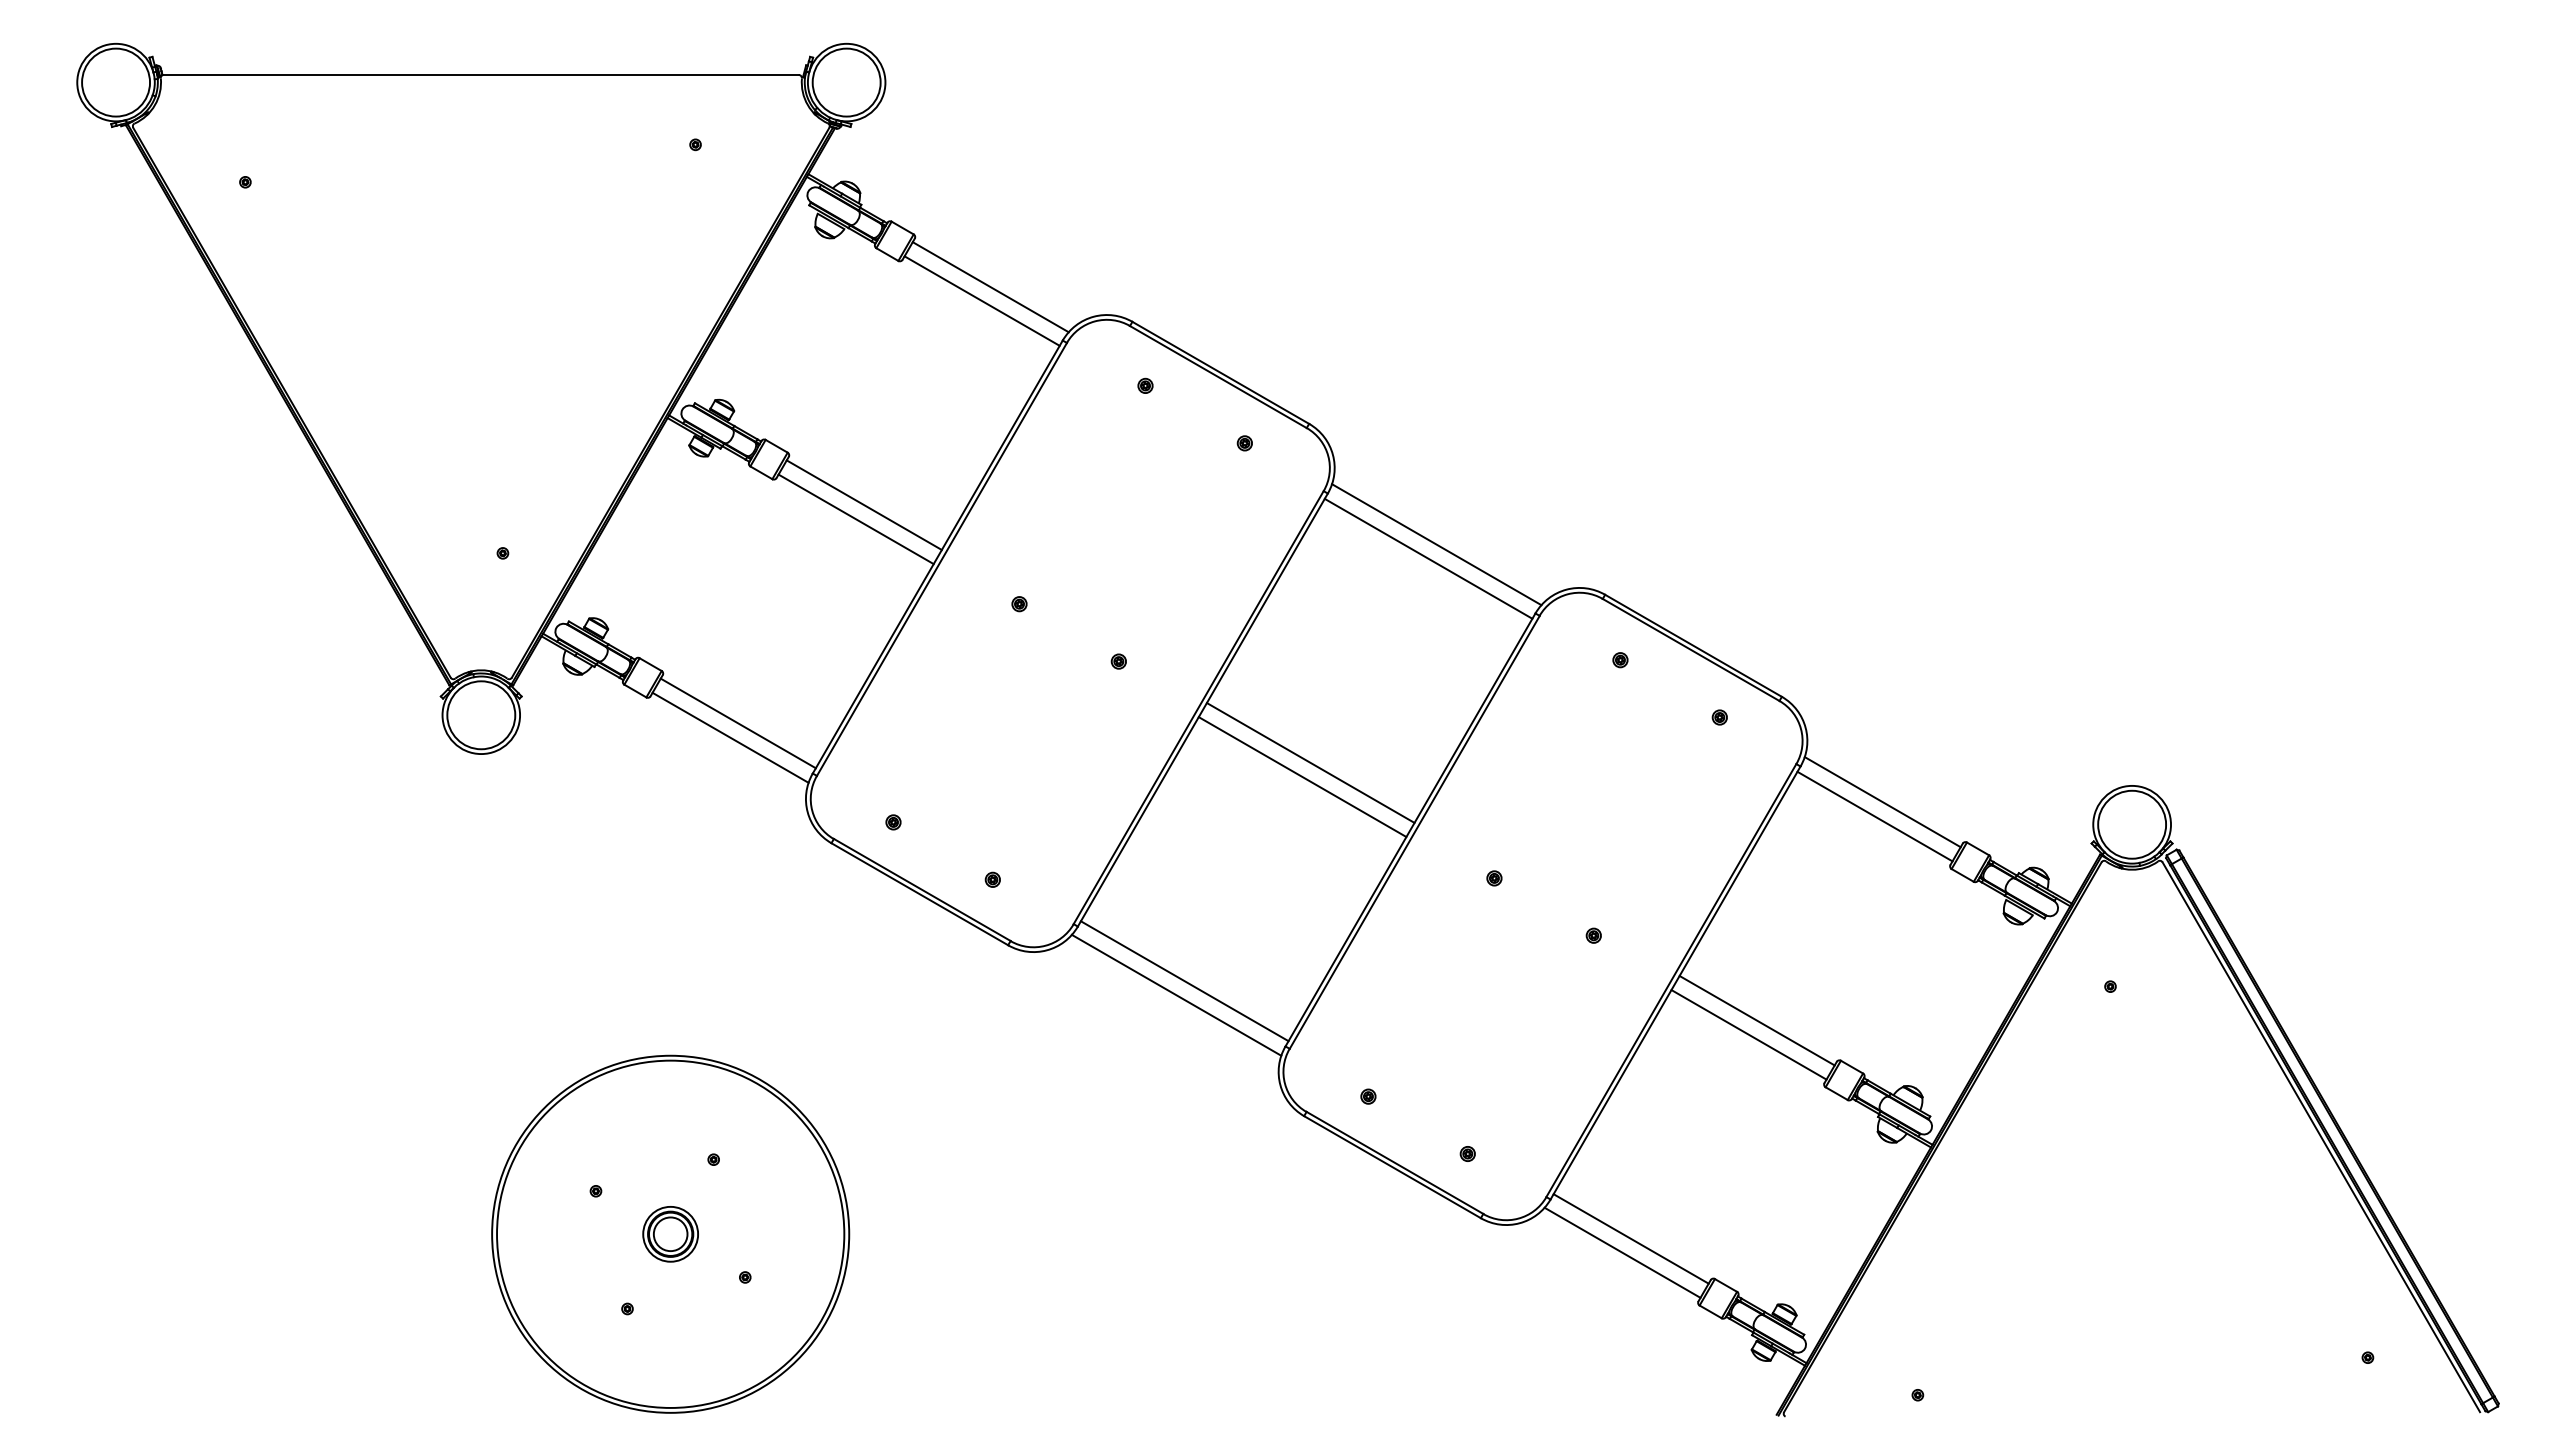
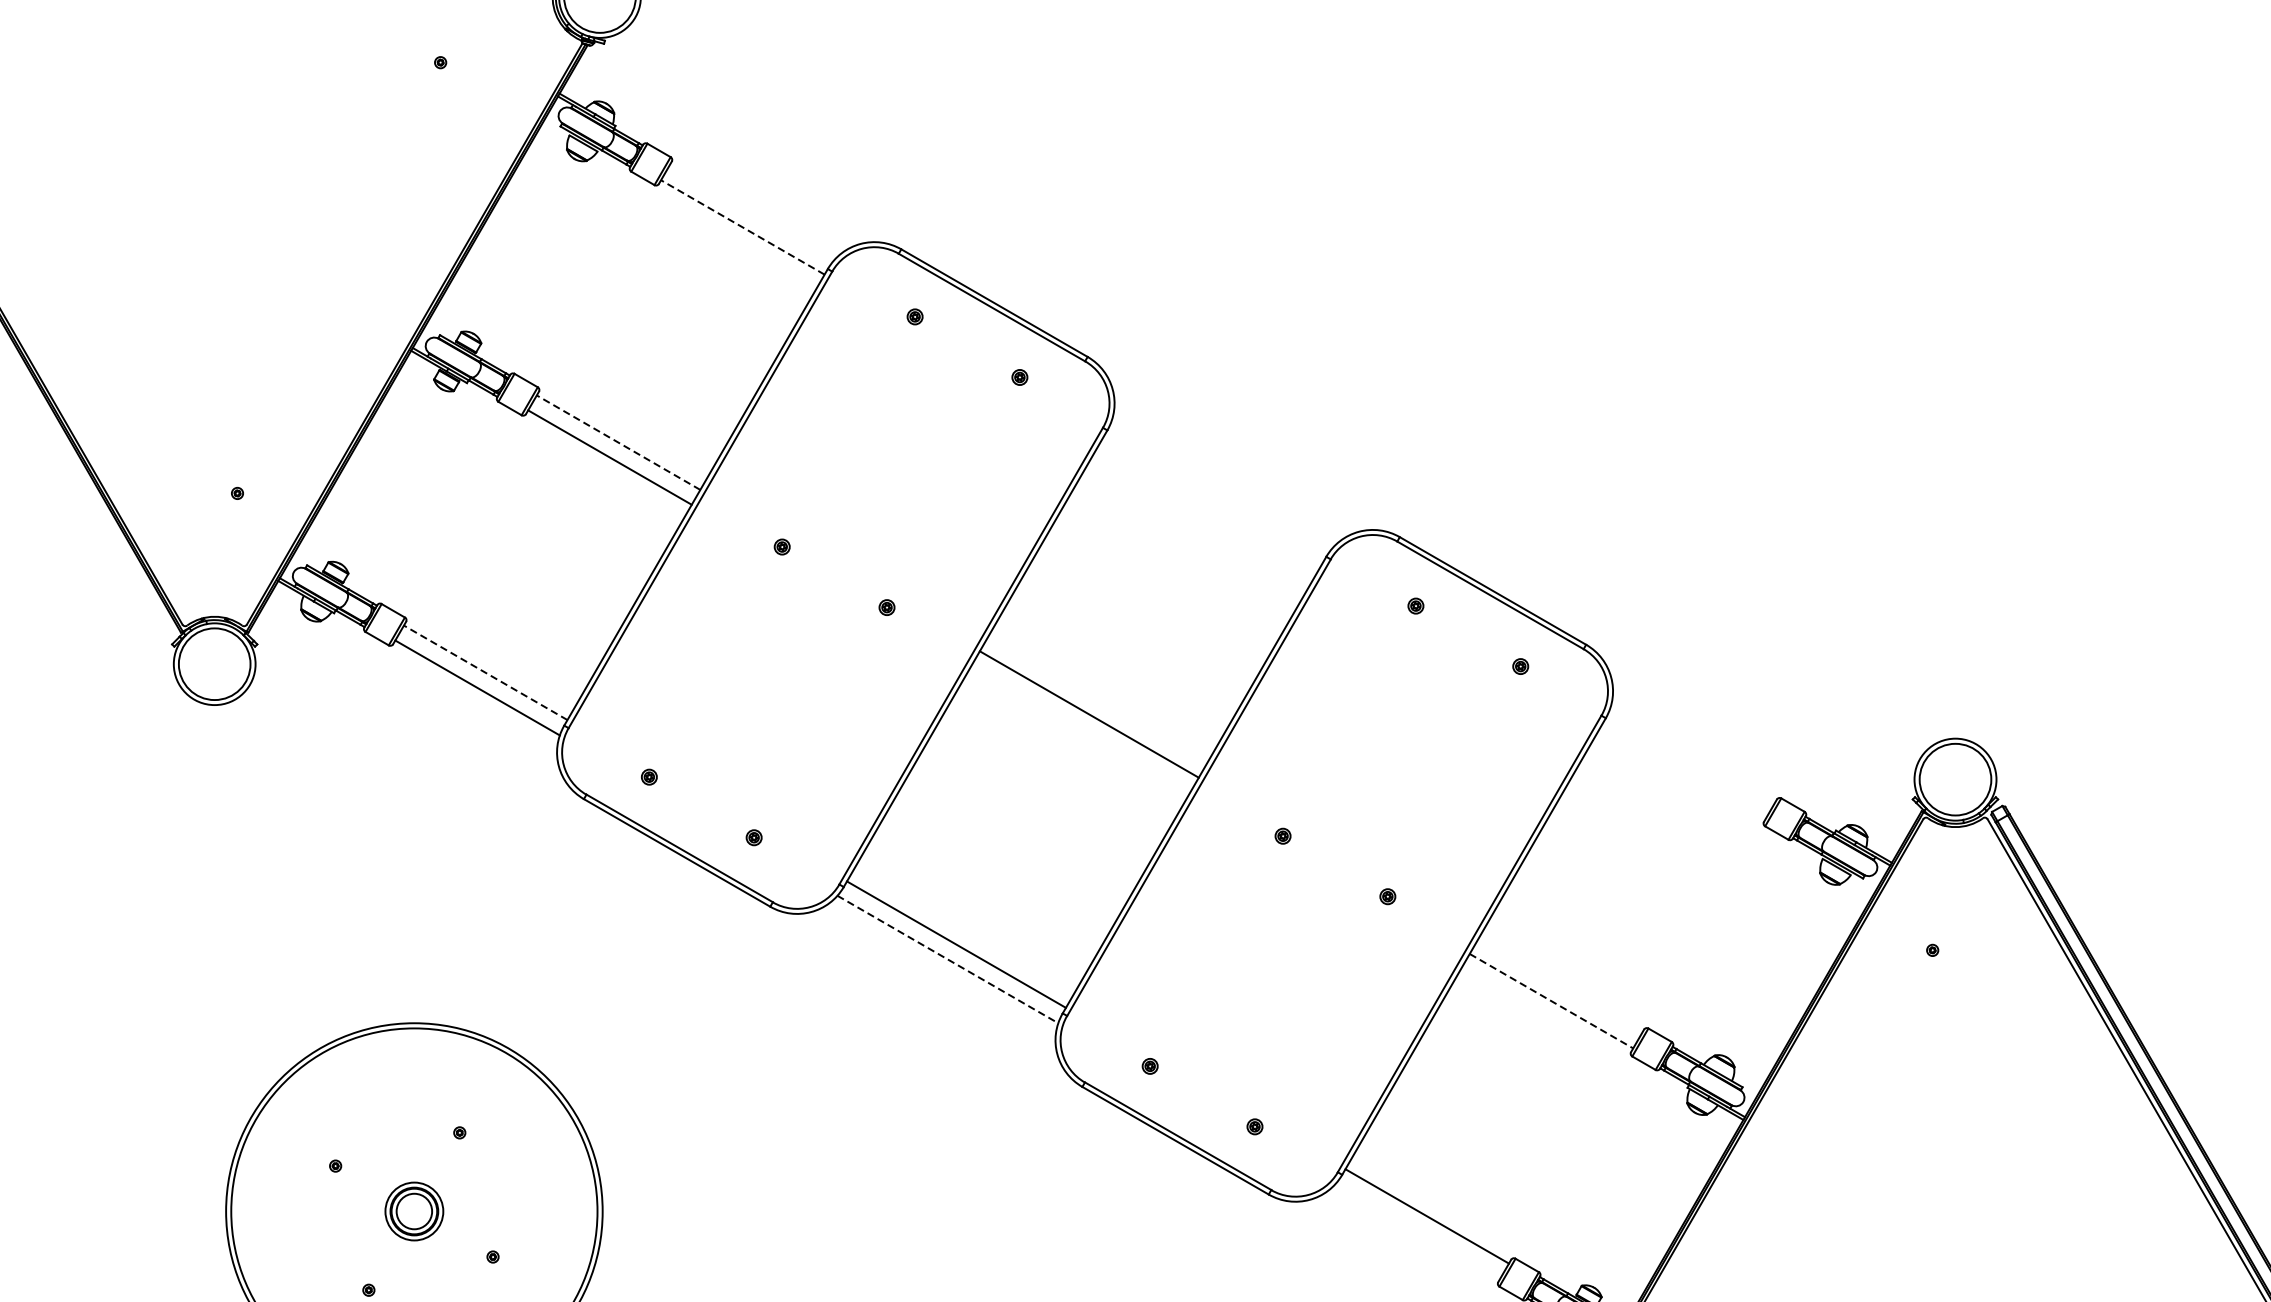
line: (990, 287) -> (751, 213), removed
line: (982, 301) -> (743, 227), solid -> dashed
line: (864, 505) -> (618, 442), solid -> dashed
line: (1436, 544) -> (1221, 484), removed
line: (1428, 558) -> (1213, 498), removed
line: (738, 723) -> (485, 672), solid -> dashed
line: (1302, 777) -> (1080, 729), removed
line: (1882, 802) -> (1692, 756), removed
line: (1874, 816) -> (1683, 770), removed
line: (1176, 995) -> (947, 959), solid -> dashed
line: (1756, 1020) -> (1559, 986), removed
line: (1749, 1034) -> (1552, 1000), solid -> dashed
line: (1622, 1252) -> (1418, 1230), removed

